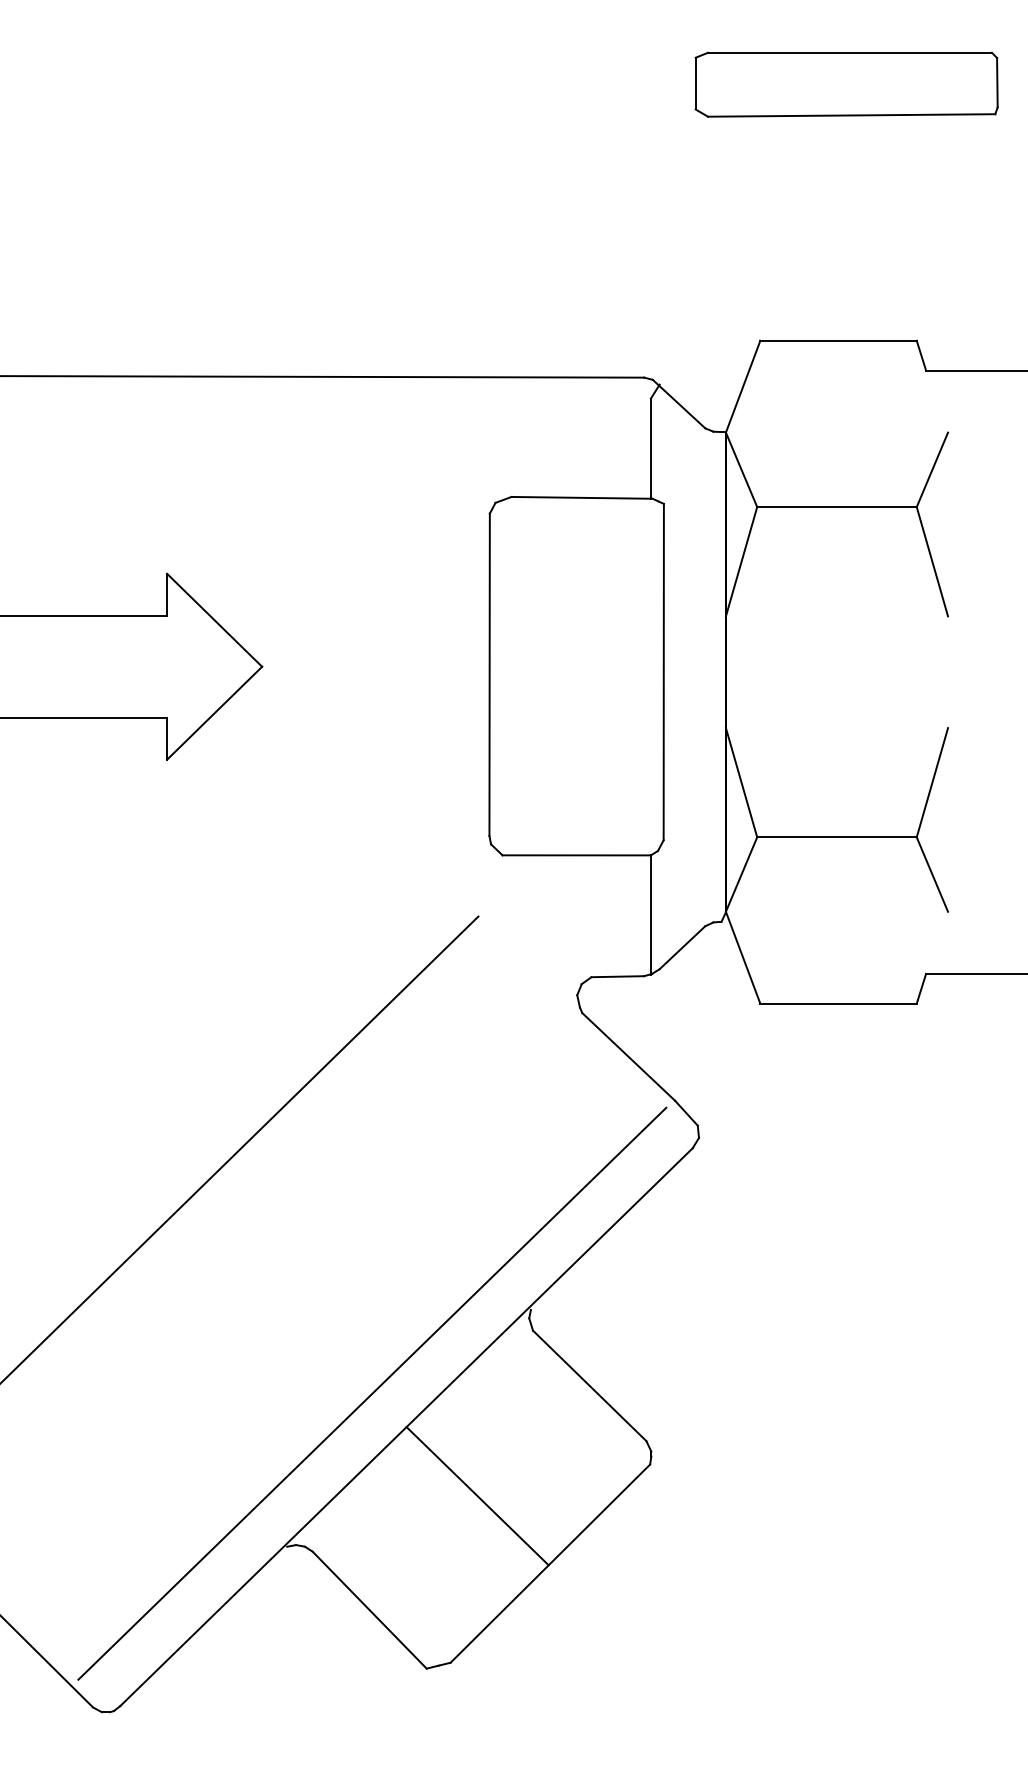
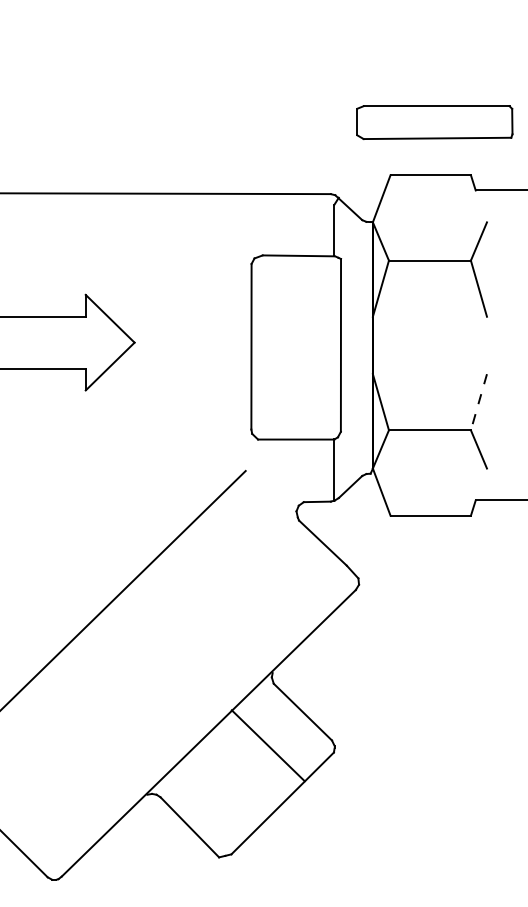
part: (845, 84) -> (434, 122), moved
line: (931, 783) -> (478, 402), solid -> dashed
line: (372, 1394) -> (191, 716), removed
line: (476, 1495) -> (267, 745), moved

